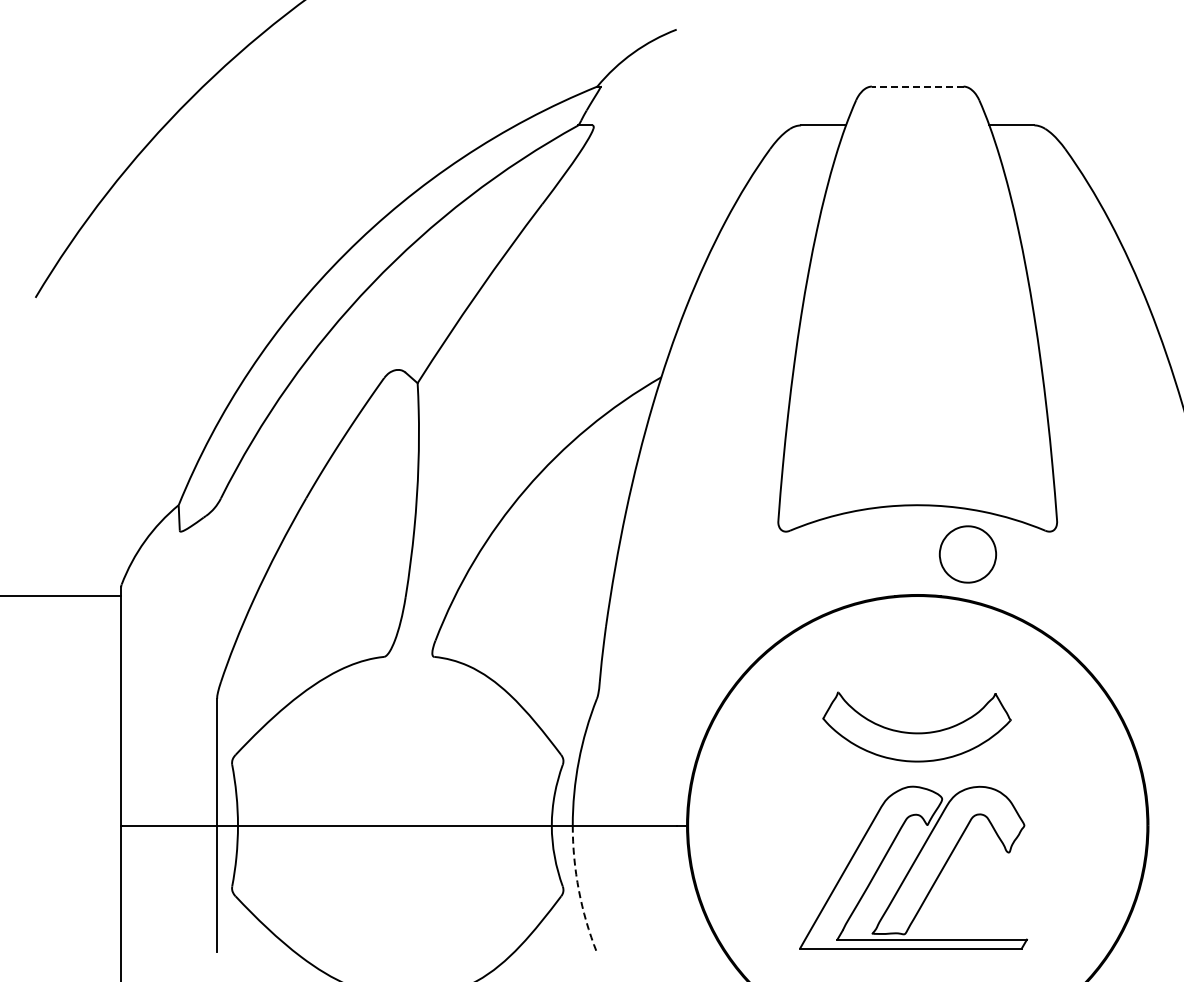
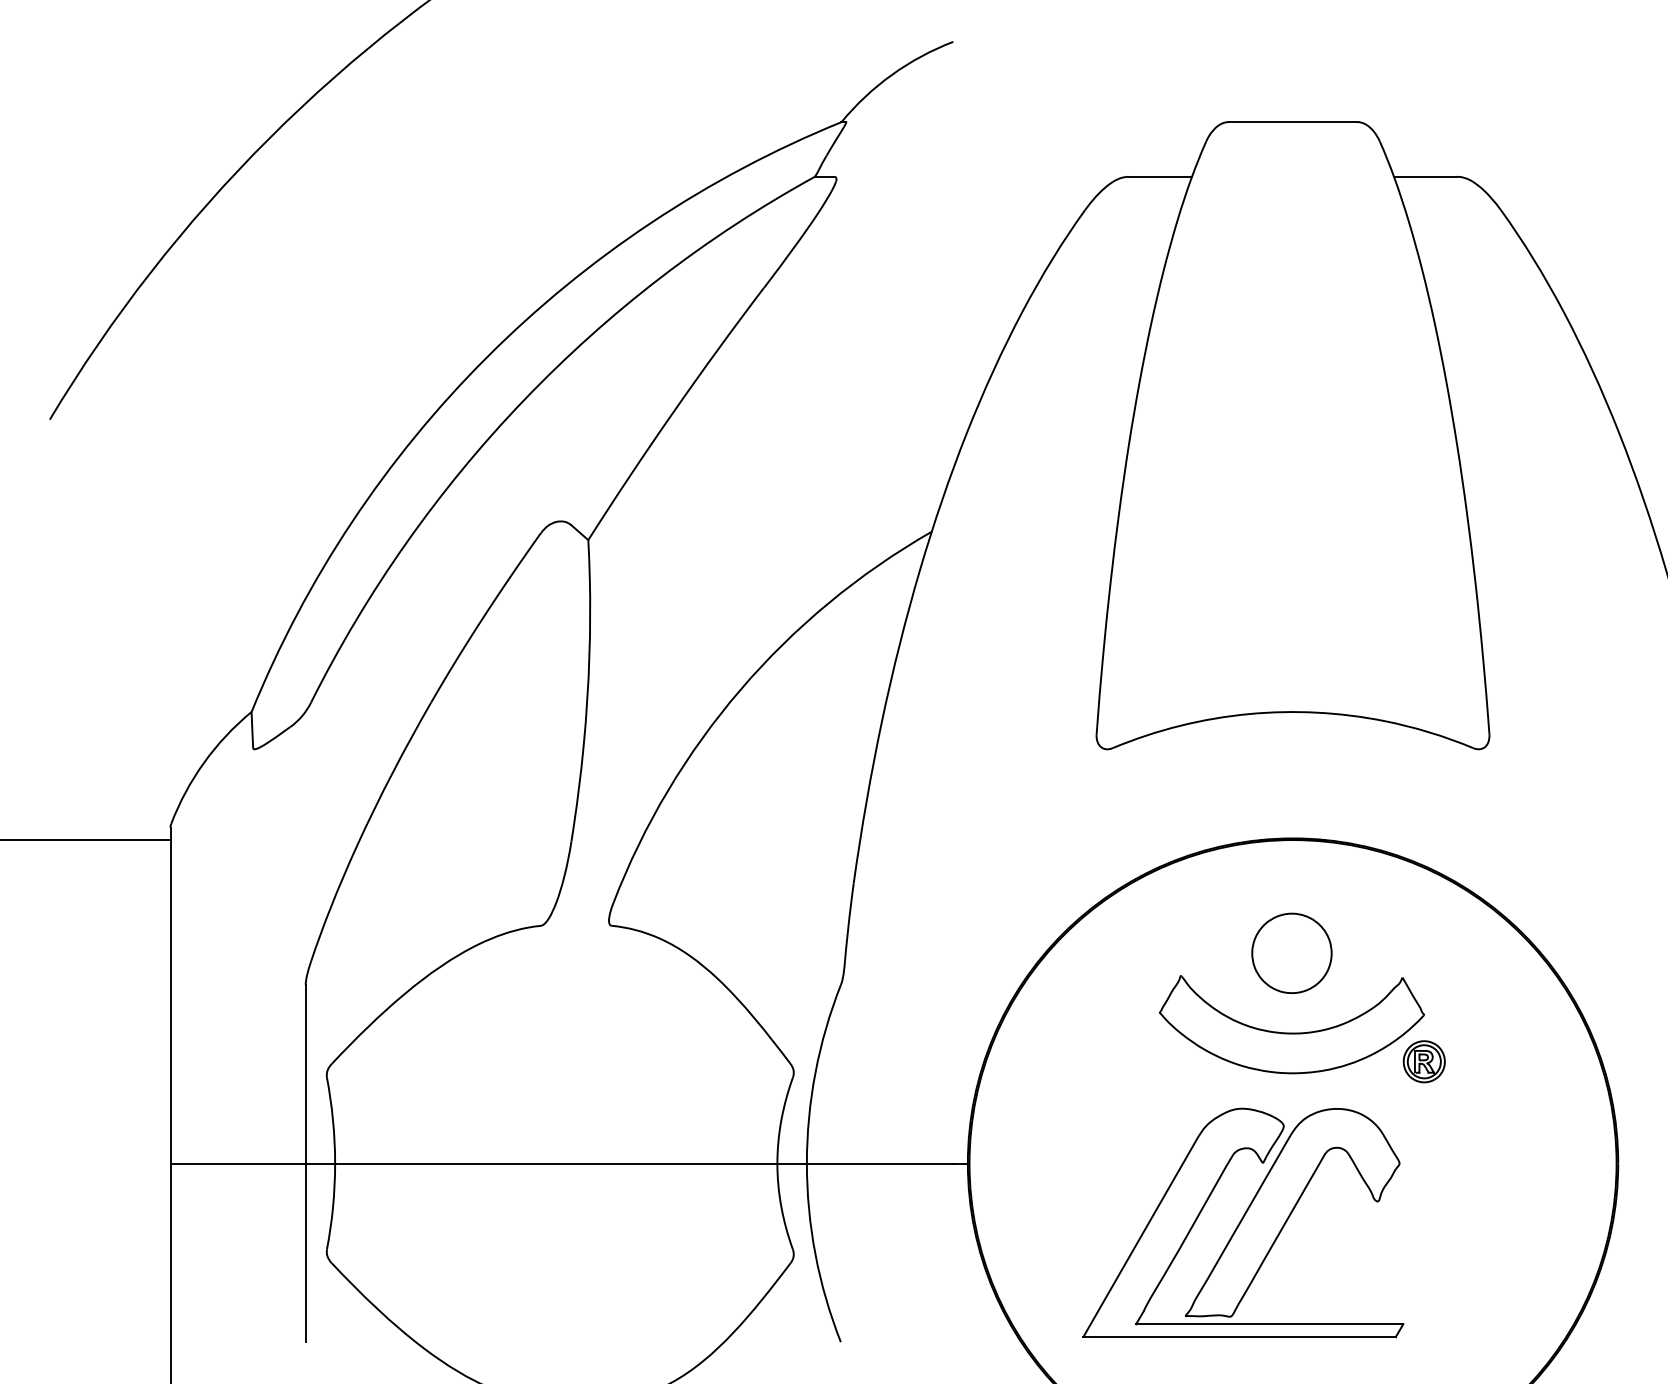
line: (917, 86) -> (1292, 121), dashed -> solid
part: (967, 554) -> (1291, 953), moved
part: (1010, 752) -> (1423, 1060), added
part: (913, 867) -> (1243, 1222), moved
arc: (578, 890) -> (814, 1254), dashed -> solid

